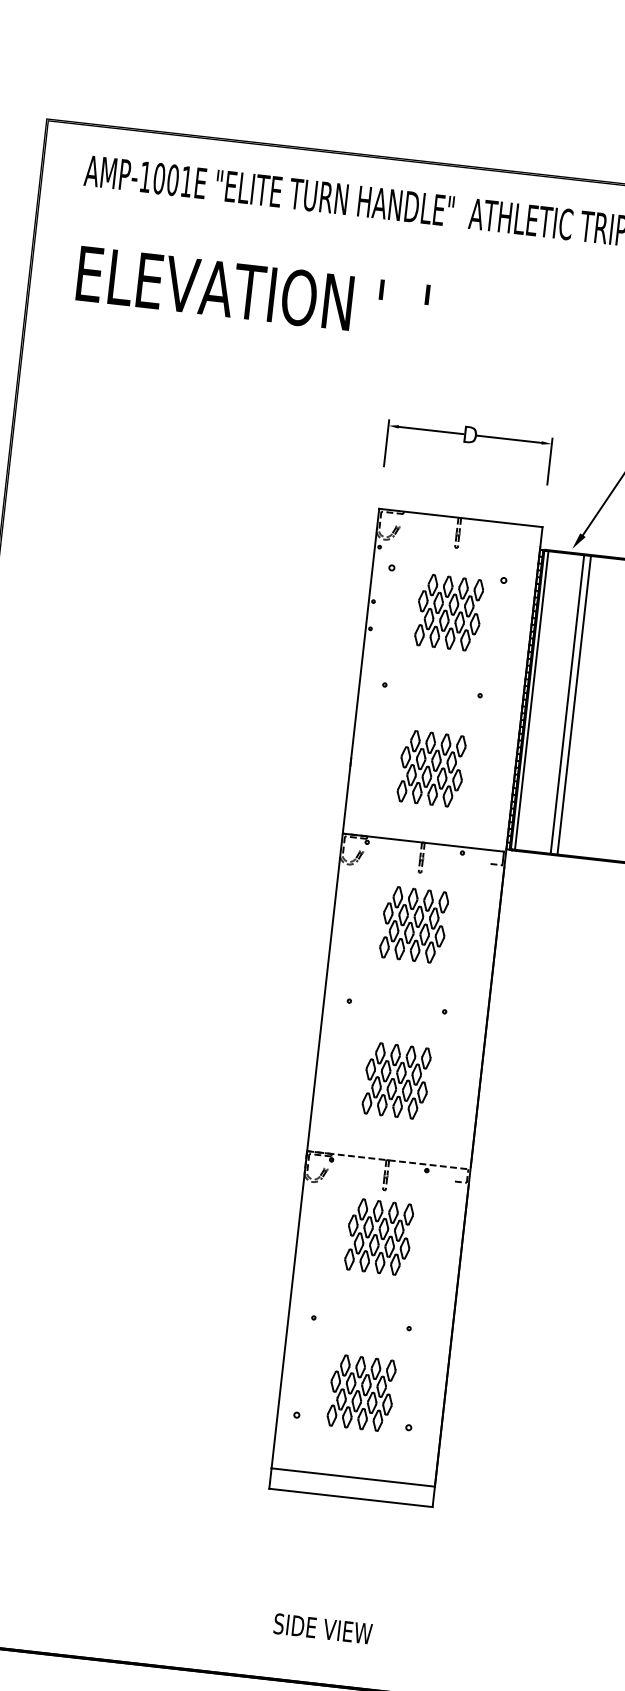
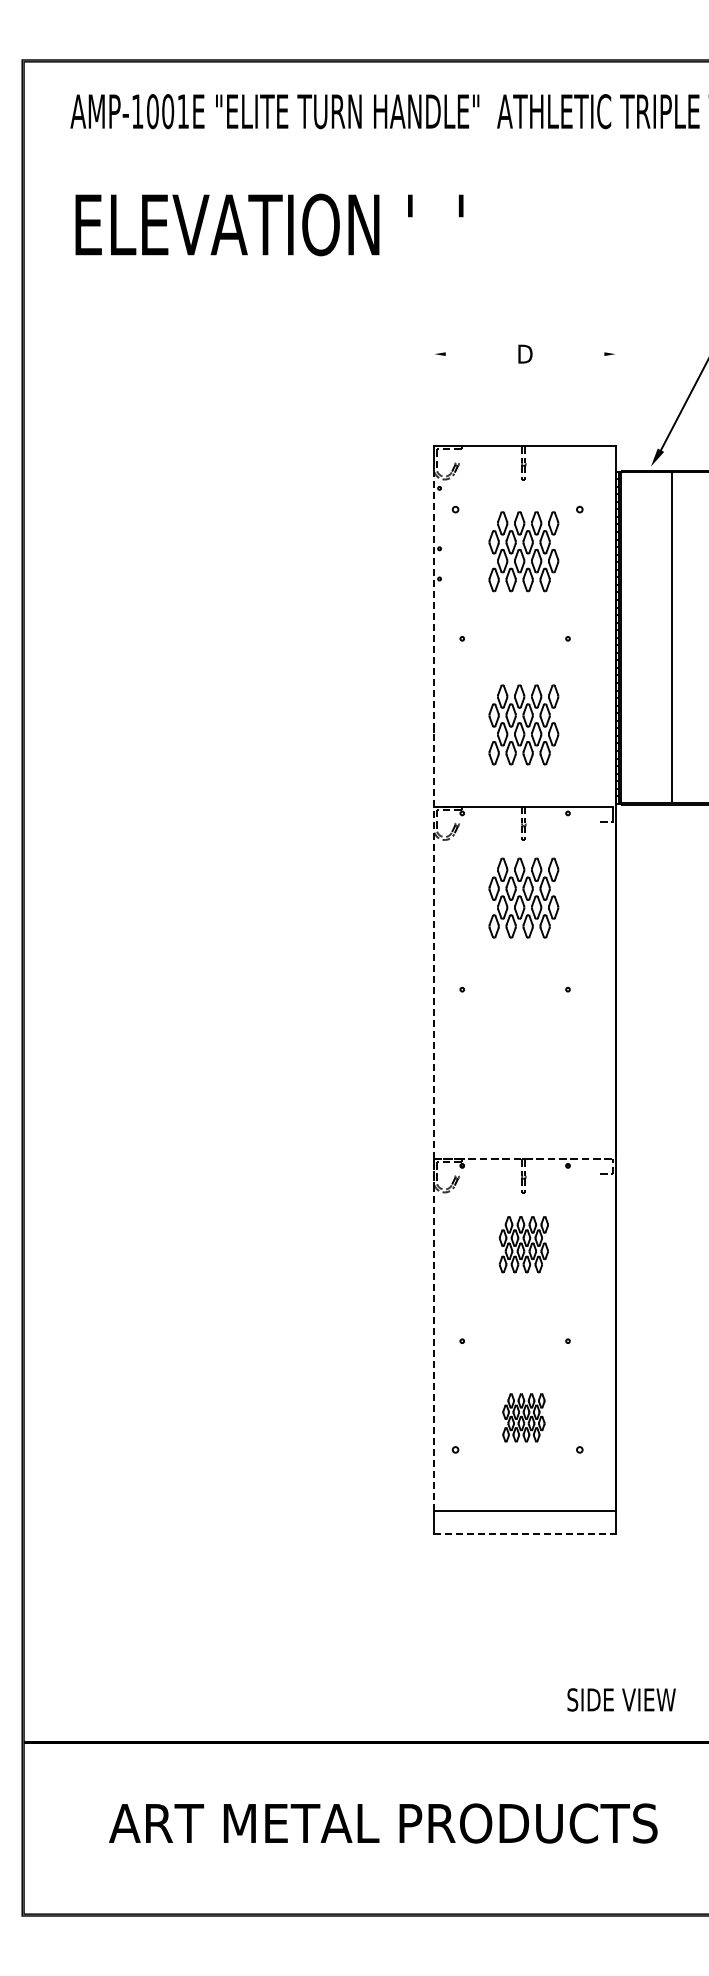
line: (430, 430) -> (481, 354), removed
line: (509, 439) -> (568, 354), removed
line: (386, 443) -> (434, 373), removed
line: (549, 461) -> (615, 373), removed
line: (532, 700) -> (625, 637), removed
line: (567, 704) -> (664, 637), removed
line: (324, 998) -> (434, 989), solid -> dashed
part: (396, 1080) -> (523, 1070), removed
part: (378, 1236) -> (523, 1244), size x0.7
part: (361, 1392) -> (523, 1417), size x0.6
line: (351, 1497) -> (525, 1533), solid -> dashed
text: (323, 1628) -> (621, 1699), moved

